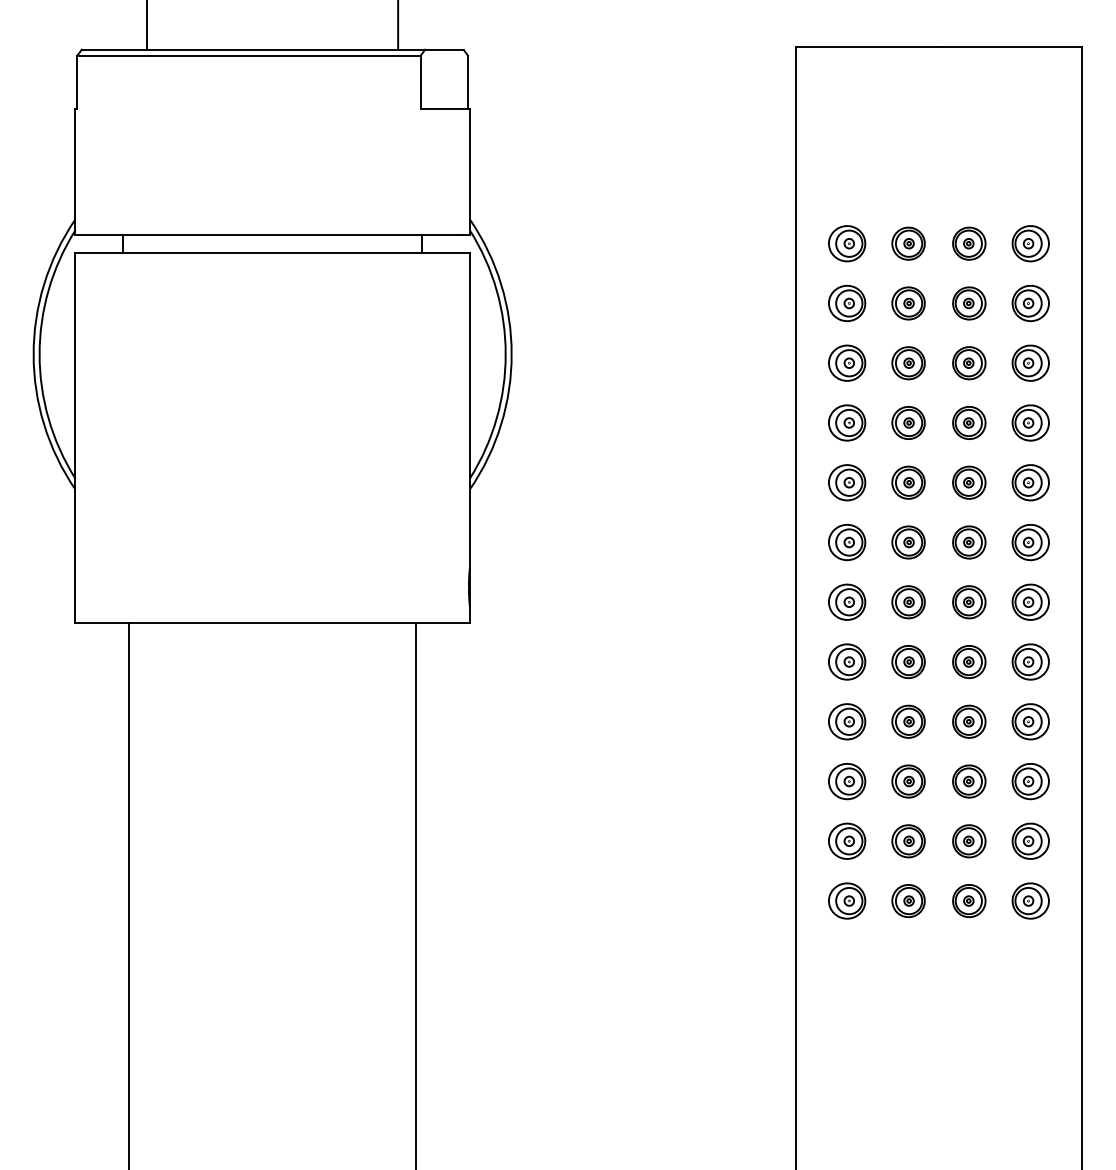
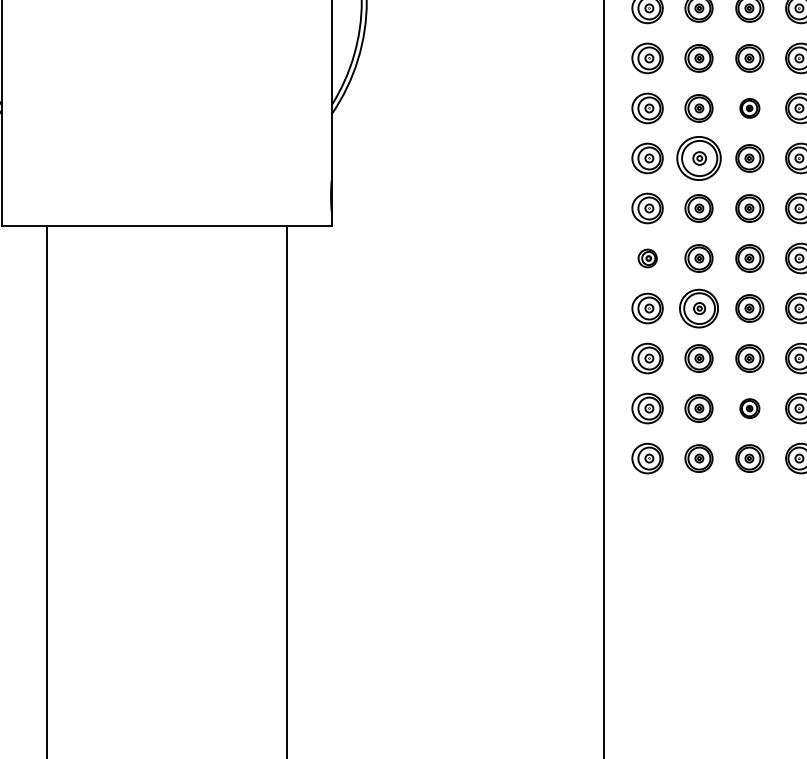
part: (969, 482) -> (750, 108), size x0.7
part: (908, 542) -> (698, 158), size x1.6
part: (847, 661) -> (647, 258), size x0.6
part: (908, 721) -> (698, 308), size x1.4
part: (969, 841) -> (750, 408), size x0.7

